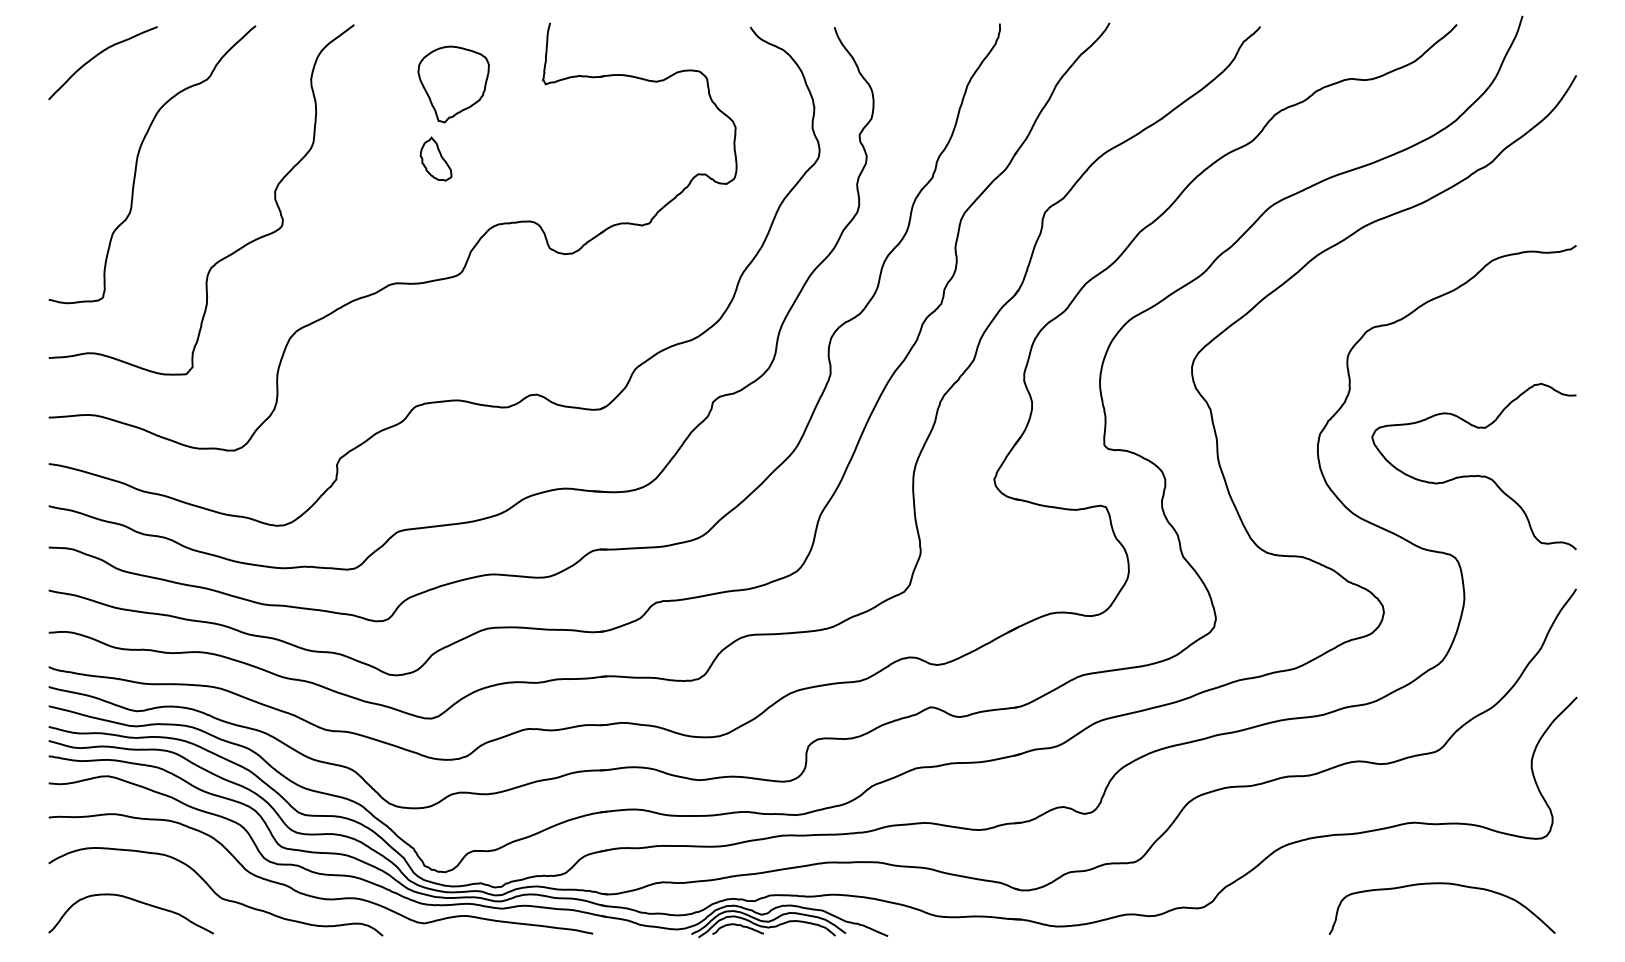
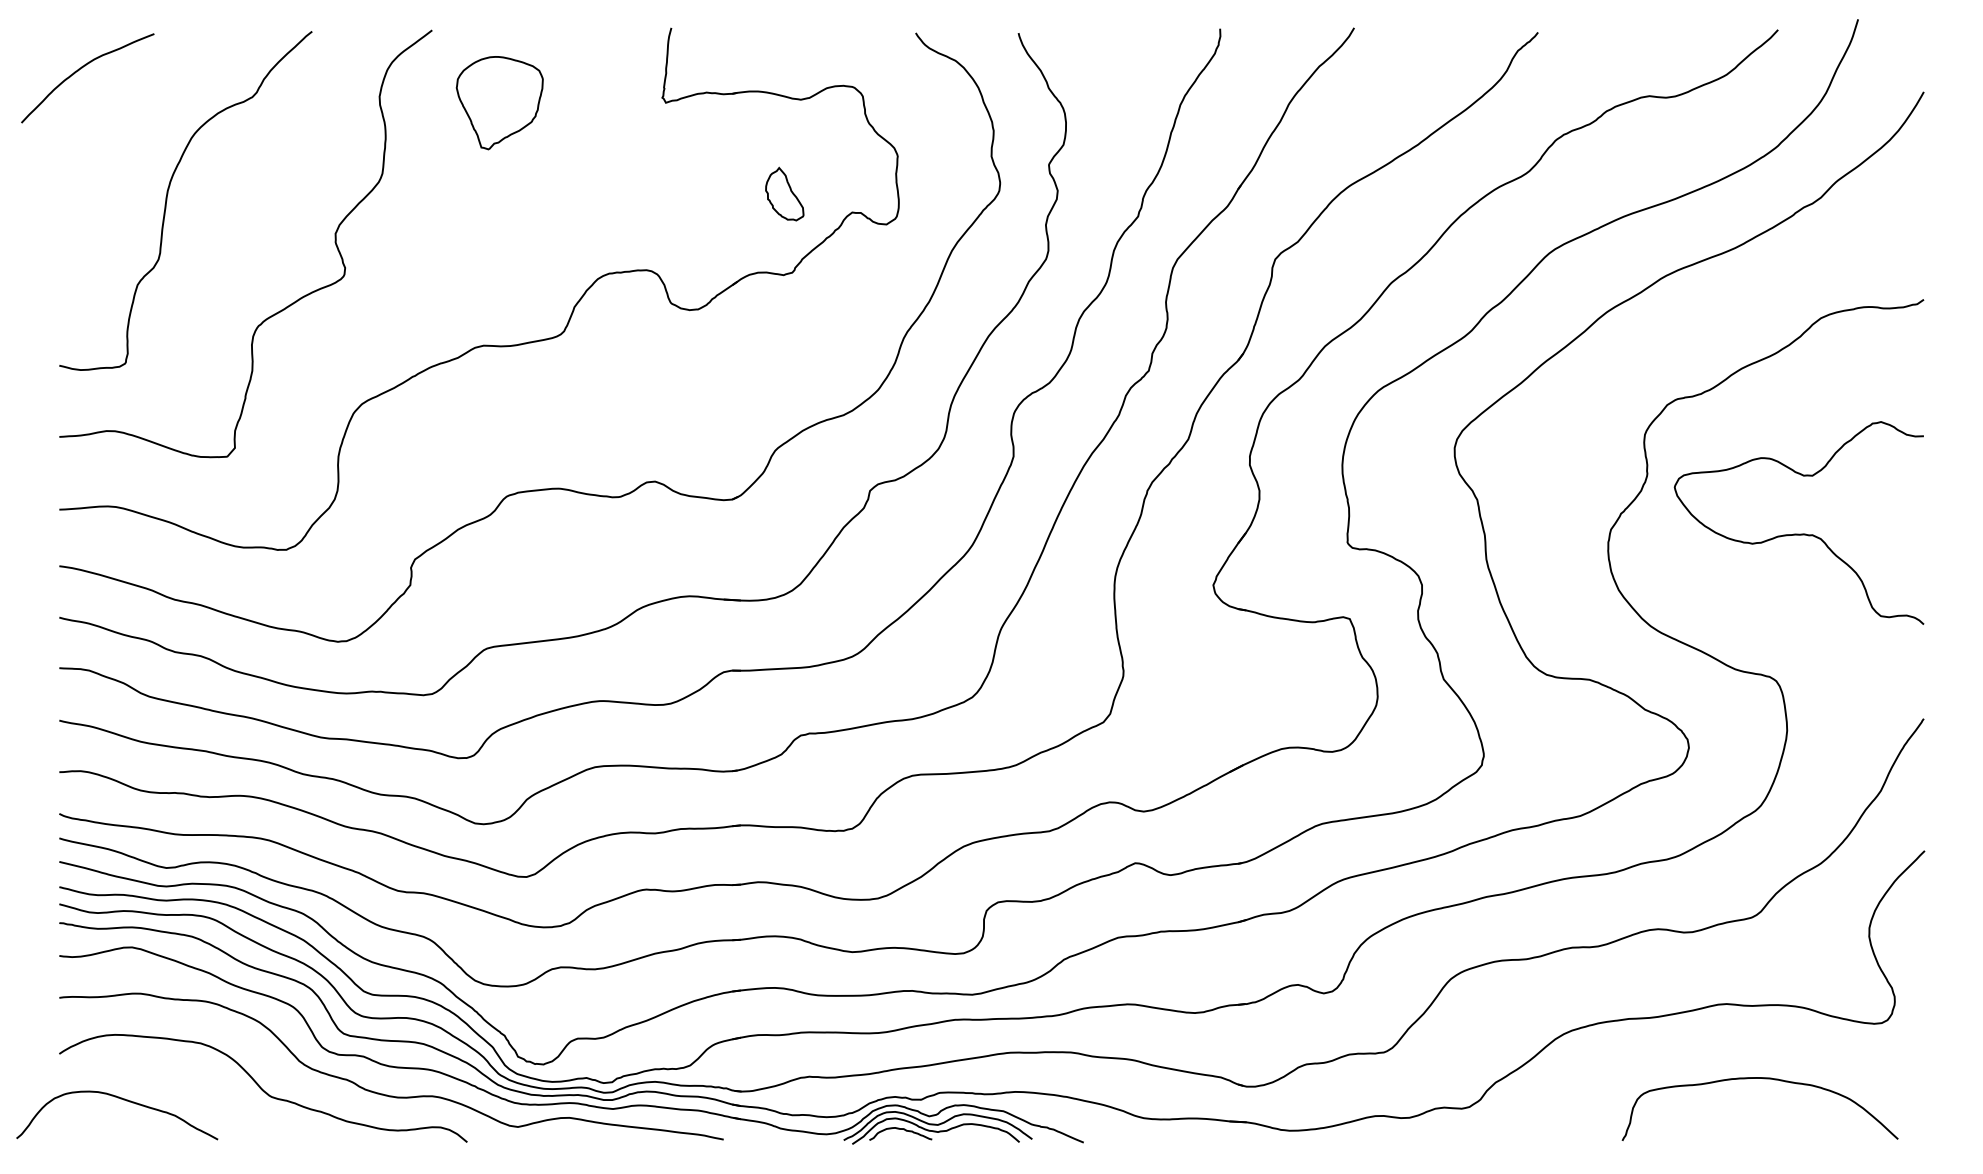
curve: (97, 56) -> (81, 70), moved
part: (453, 84) -> (499, 103), moved
part: (435, 158) -> (784, 193), moved
curve: (1473, 475) -> (1798, 533), moved
curve: (135, 901) -> (122, 1100), moved

